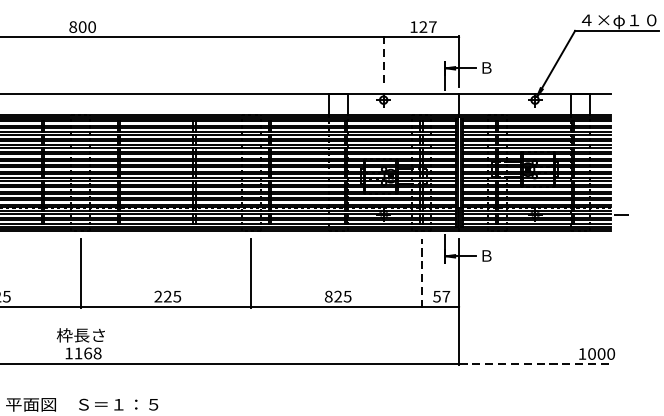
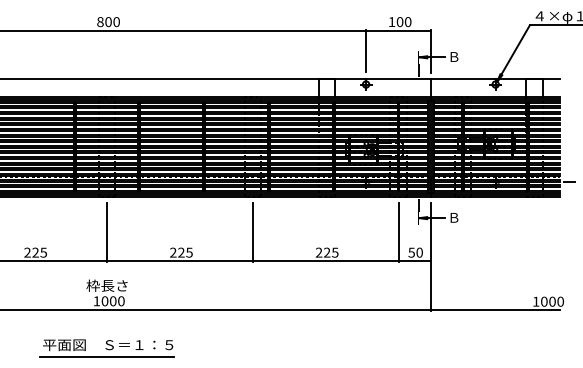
text: (427, 27) -> (403, 22), 127 -> 100
line: (384, 60) -> (366, 50), dashed -> solid
line: (421, 273) -> (398, 232), dashed -> solid
text: (328, 296) -> (318, 252), 825 -> 225
text: (446, 296) -> (419, 252), 57 -> 50
text: (87, 353) -> (112, 301), 1168 -> 1000
line: (534, 364) -> (495, 310), dashed -> solid

